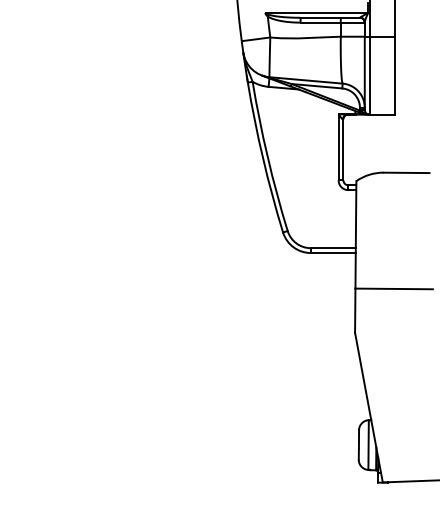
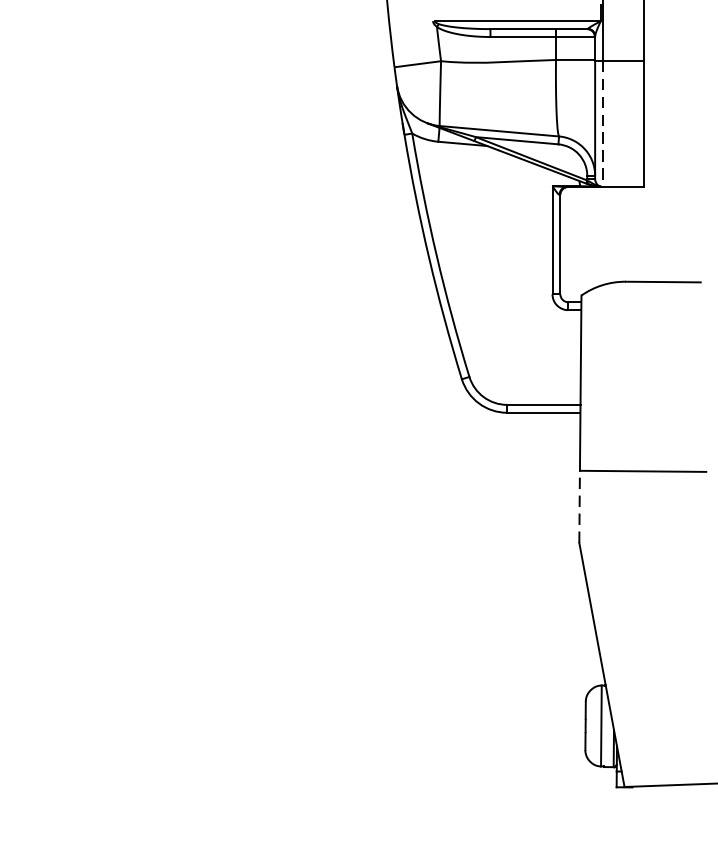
line: (369, 75) -> (602, 123), solid -> dashed
line: (355, 310) -> (580, 506), solid -> dashed

